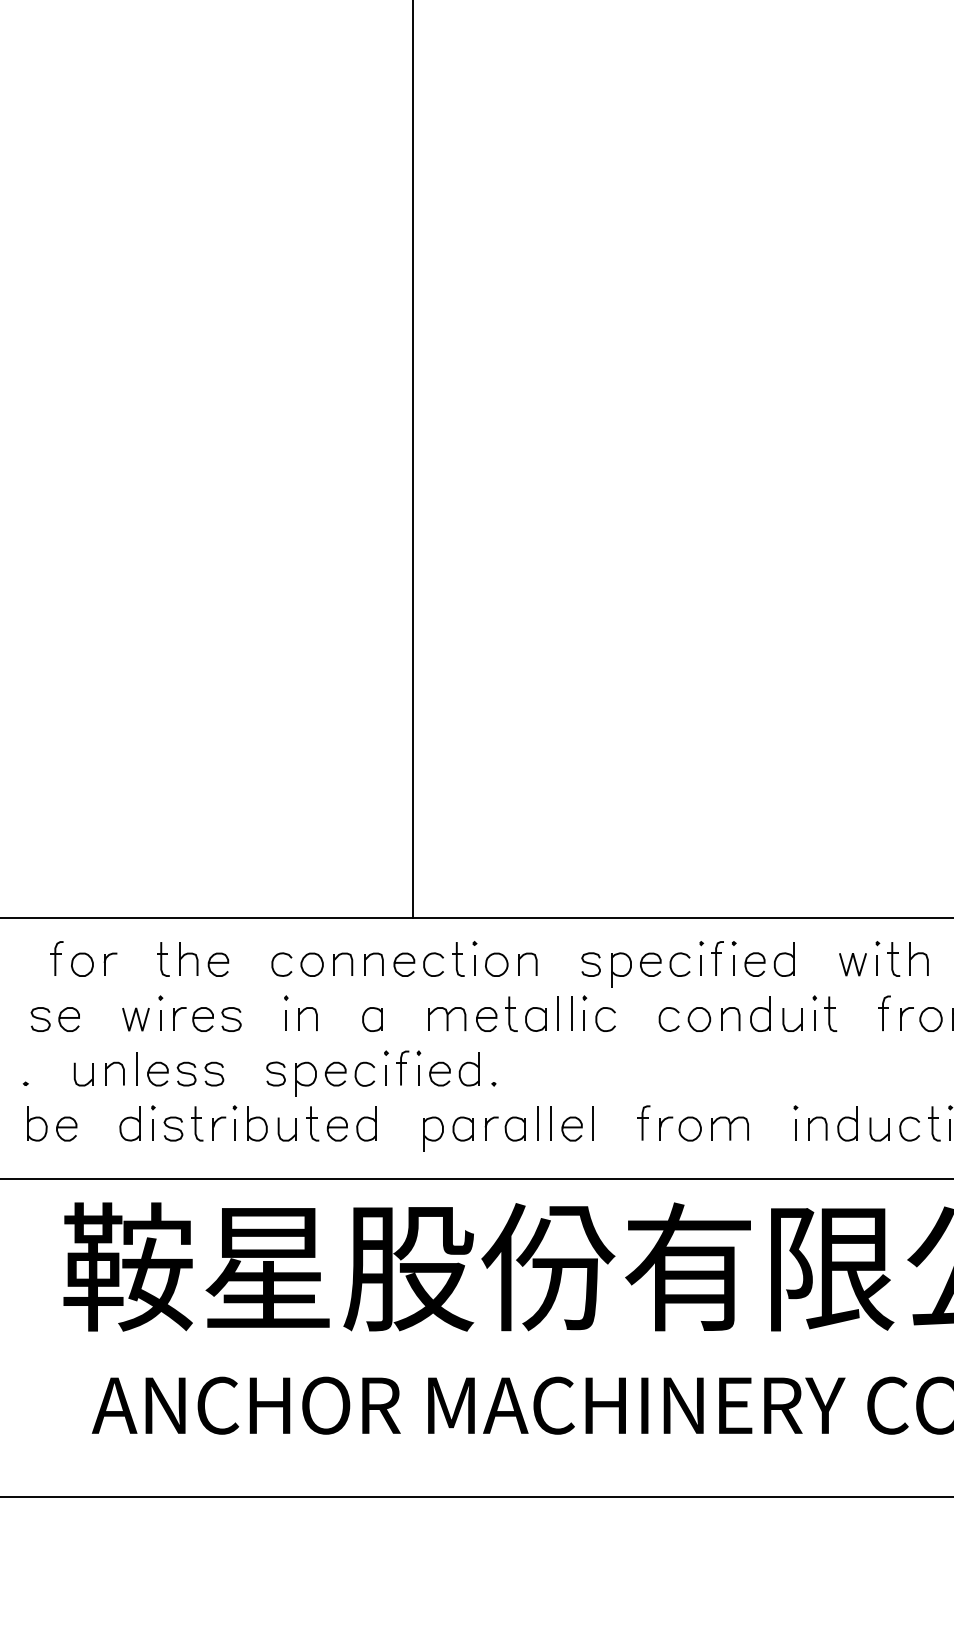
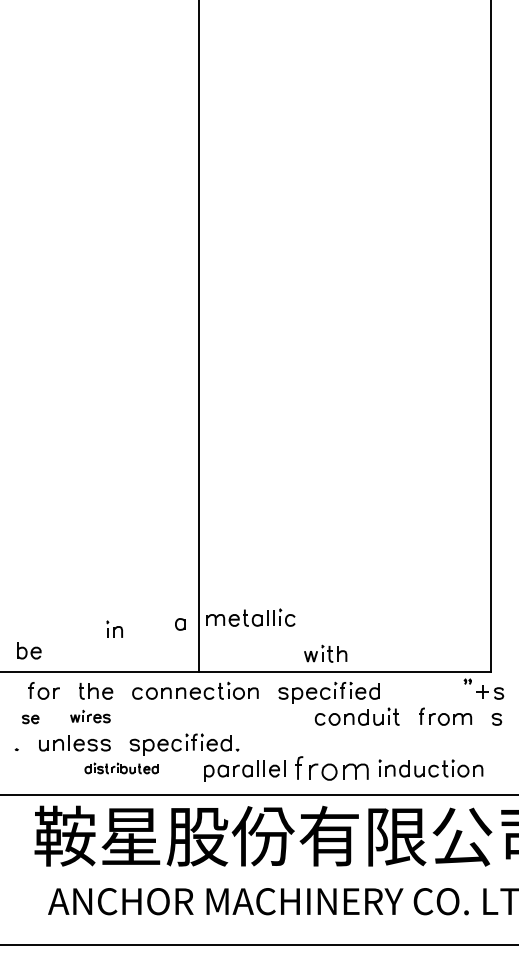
part: (883, 958) -> (325, 653), moved
part: (300, 1011) -> (114, 628), moved
part: (182, 1013) -> (90, 716), size x0.7
part: (521, 1013) -> (250, 617), moved
part: (54, 1019) -> (30, 719), size x0.7
part: (372, 1019) -> (180, 624), moved
part: (52, 1123) -> (29, 650), moved
part: (247, 1123) -> (121, 768), size x0.6
part: (692, 1123) -> (331, 768), size x1.4

